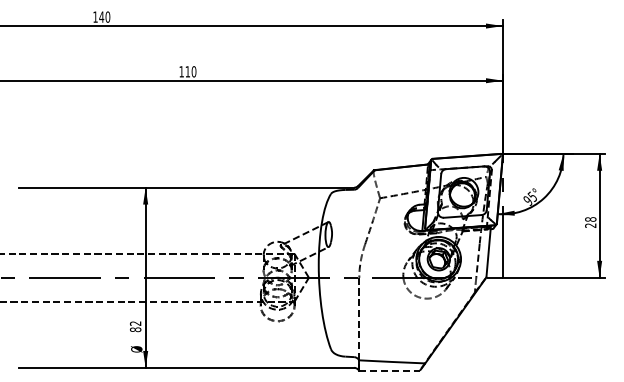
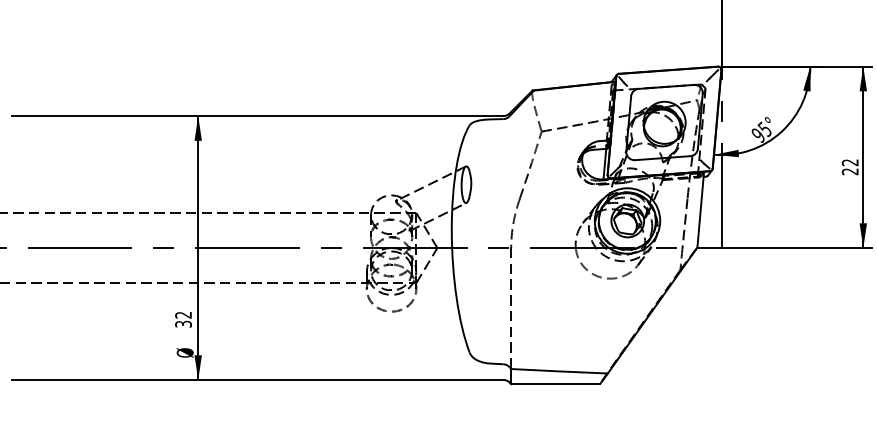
text: (590, 219) -> (849, 162), 28 -> 22
text: (135, 329) -> (183, 323), 82 -> 32
line: (390, 370) -> (556, 383), dashed -> solid

